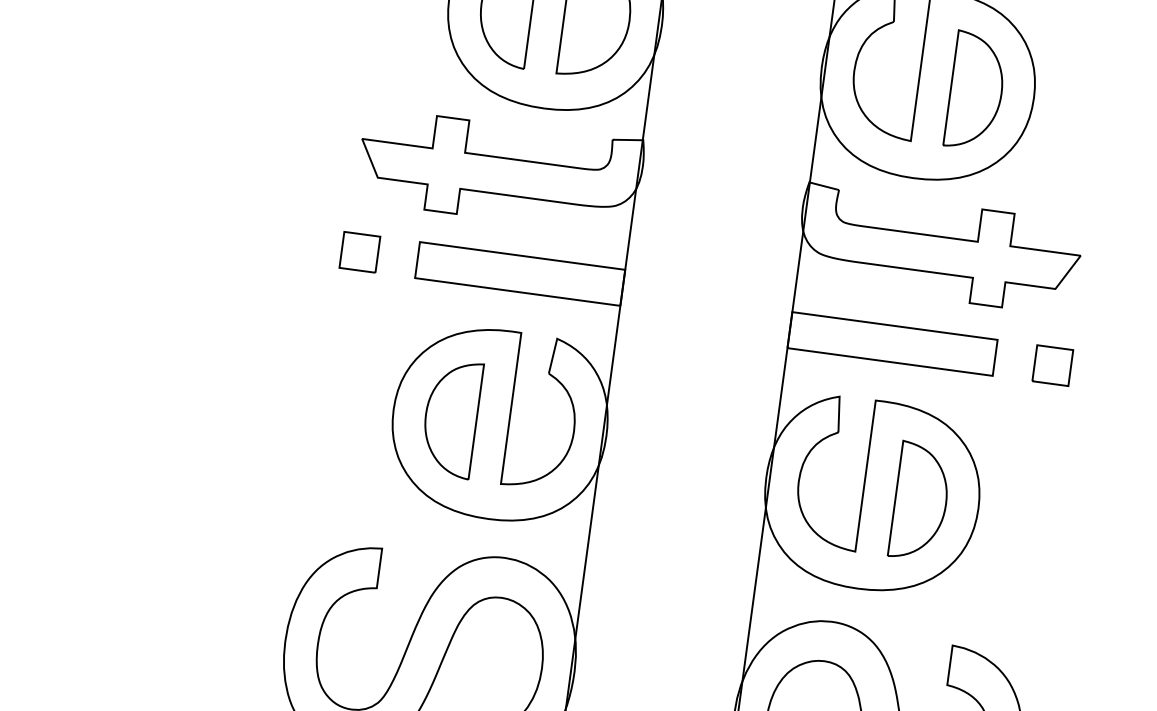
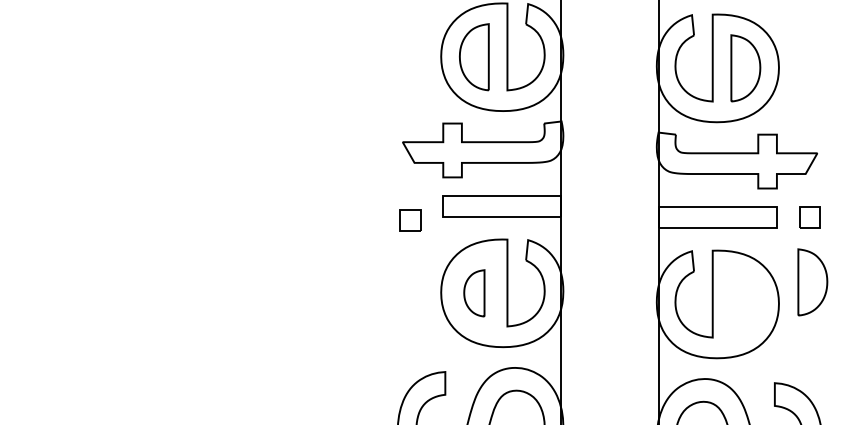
part: (360, 252) -> (410, 220), moved
part: (451, 418) -> (474, 293), size x0.7
part: (920, 501) -> (812, 282), moved

